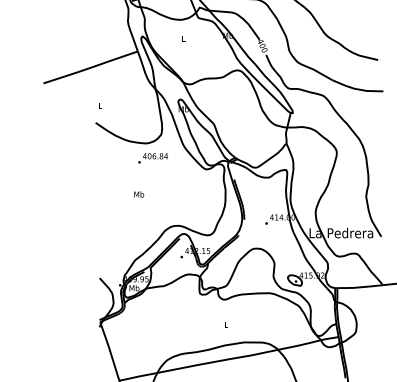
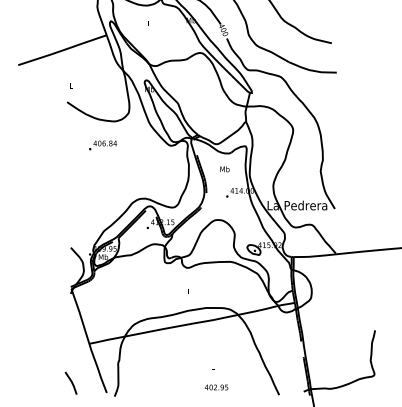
text: (152, 158) -> (102, 145), moved
text: (138, 194) -> (224, 169), moved

